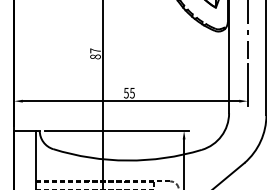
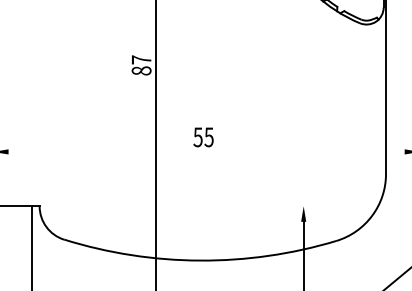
line: (130, 101) -> (205, 152), removed
line: (117, 130) -> (181, 205), removed

